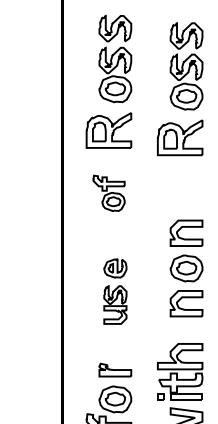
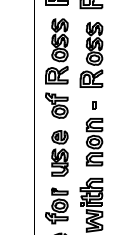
part: (108, 193) -> (56, 105), size x1.43
part: (186, 193) -> (94, 105), added
part: (114, 291) -> (59, 153), size x1.43

